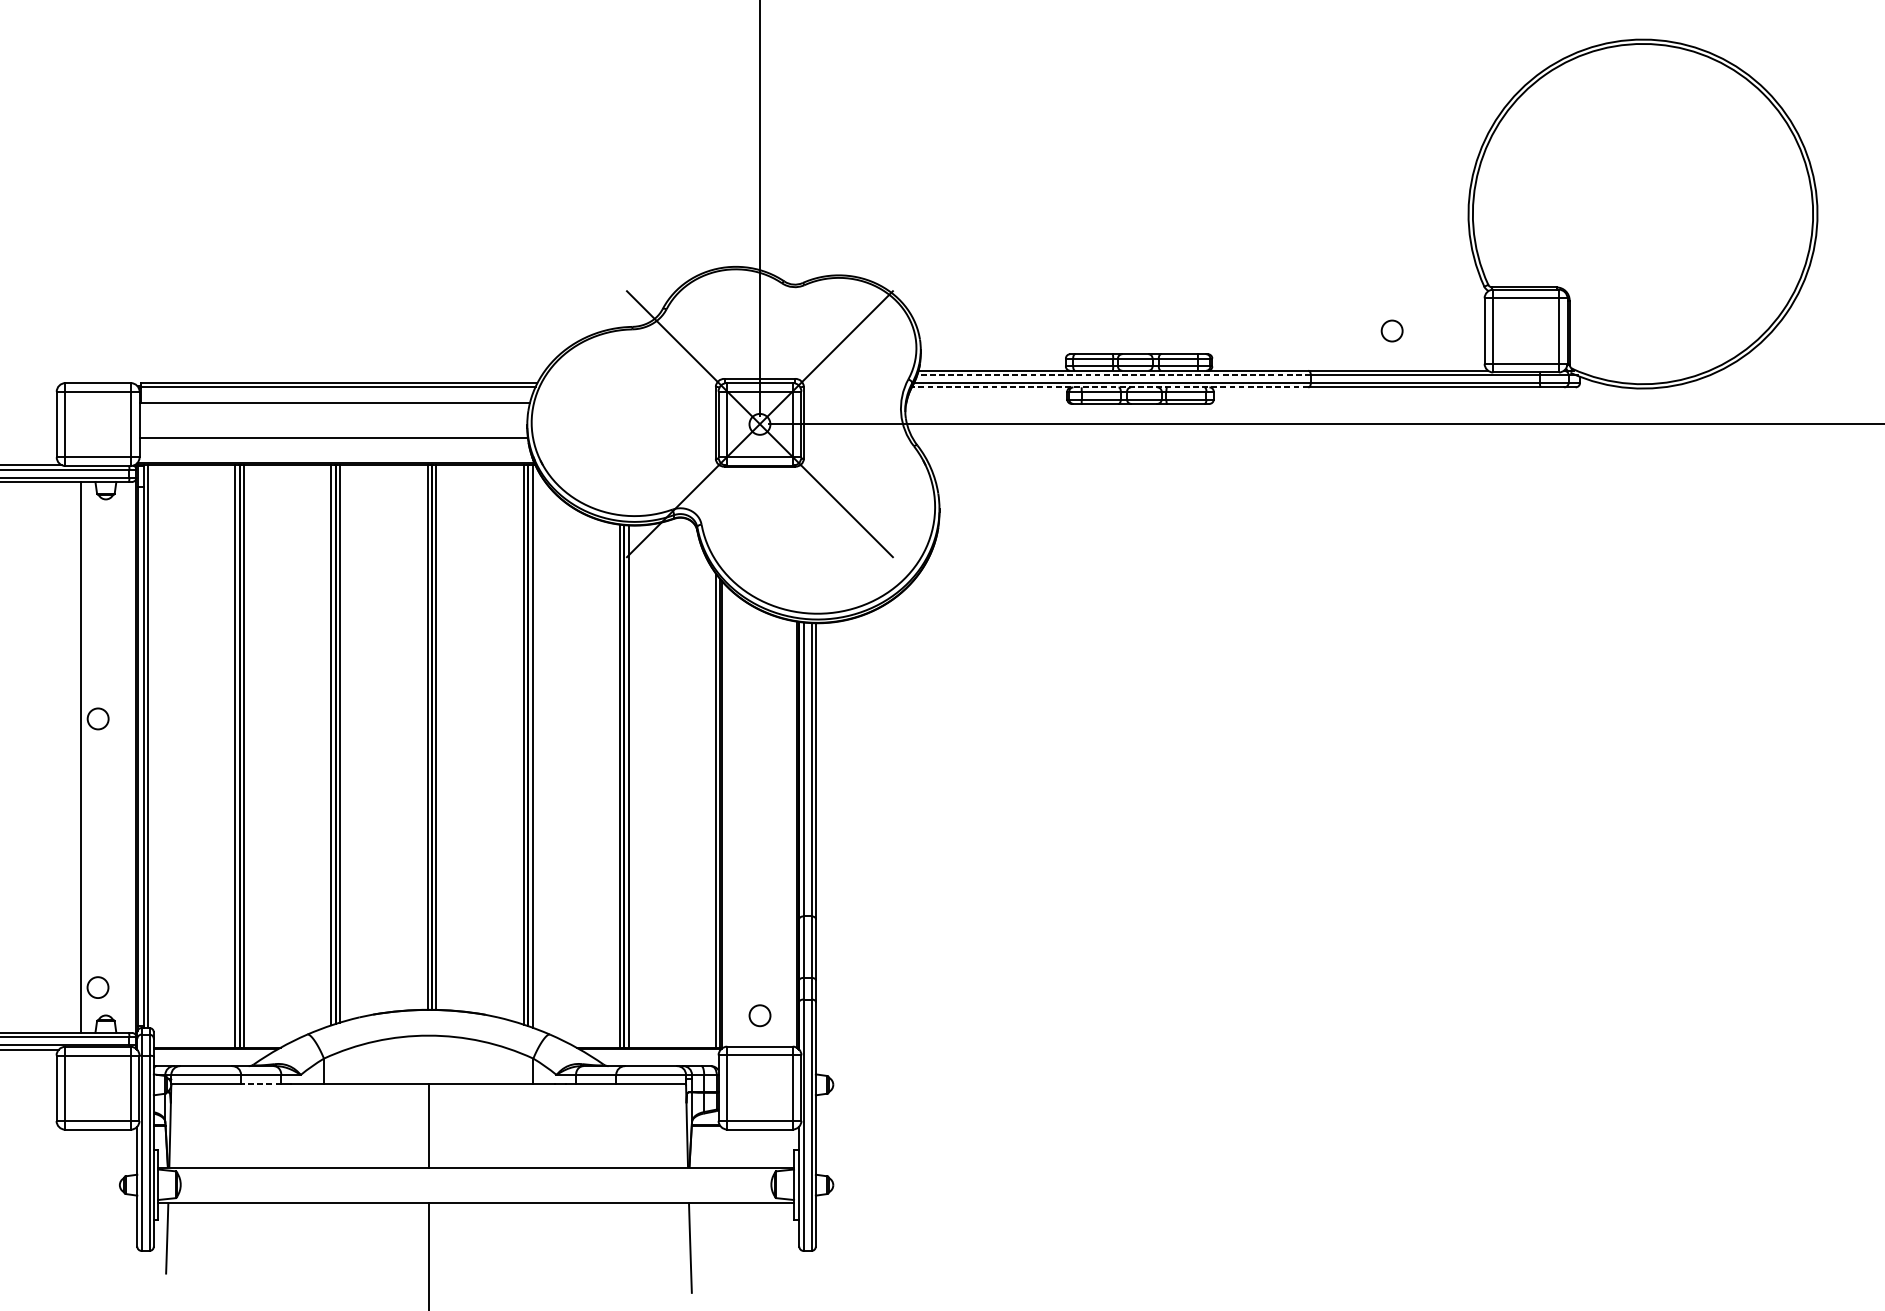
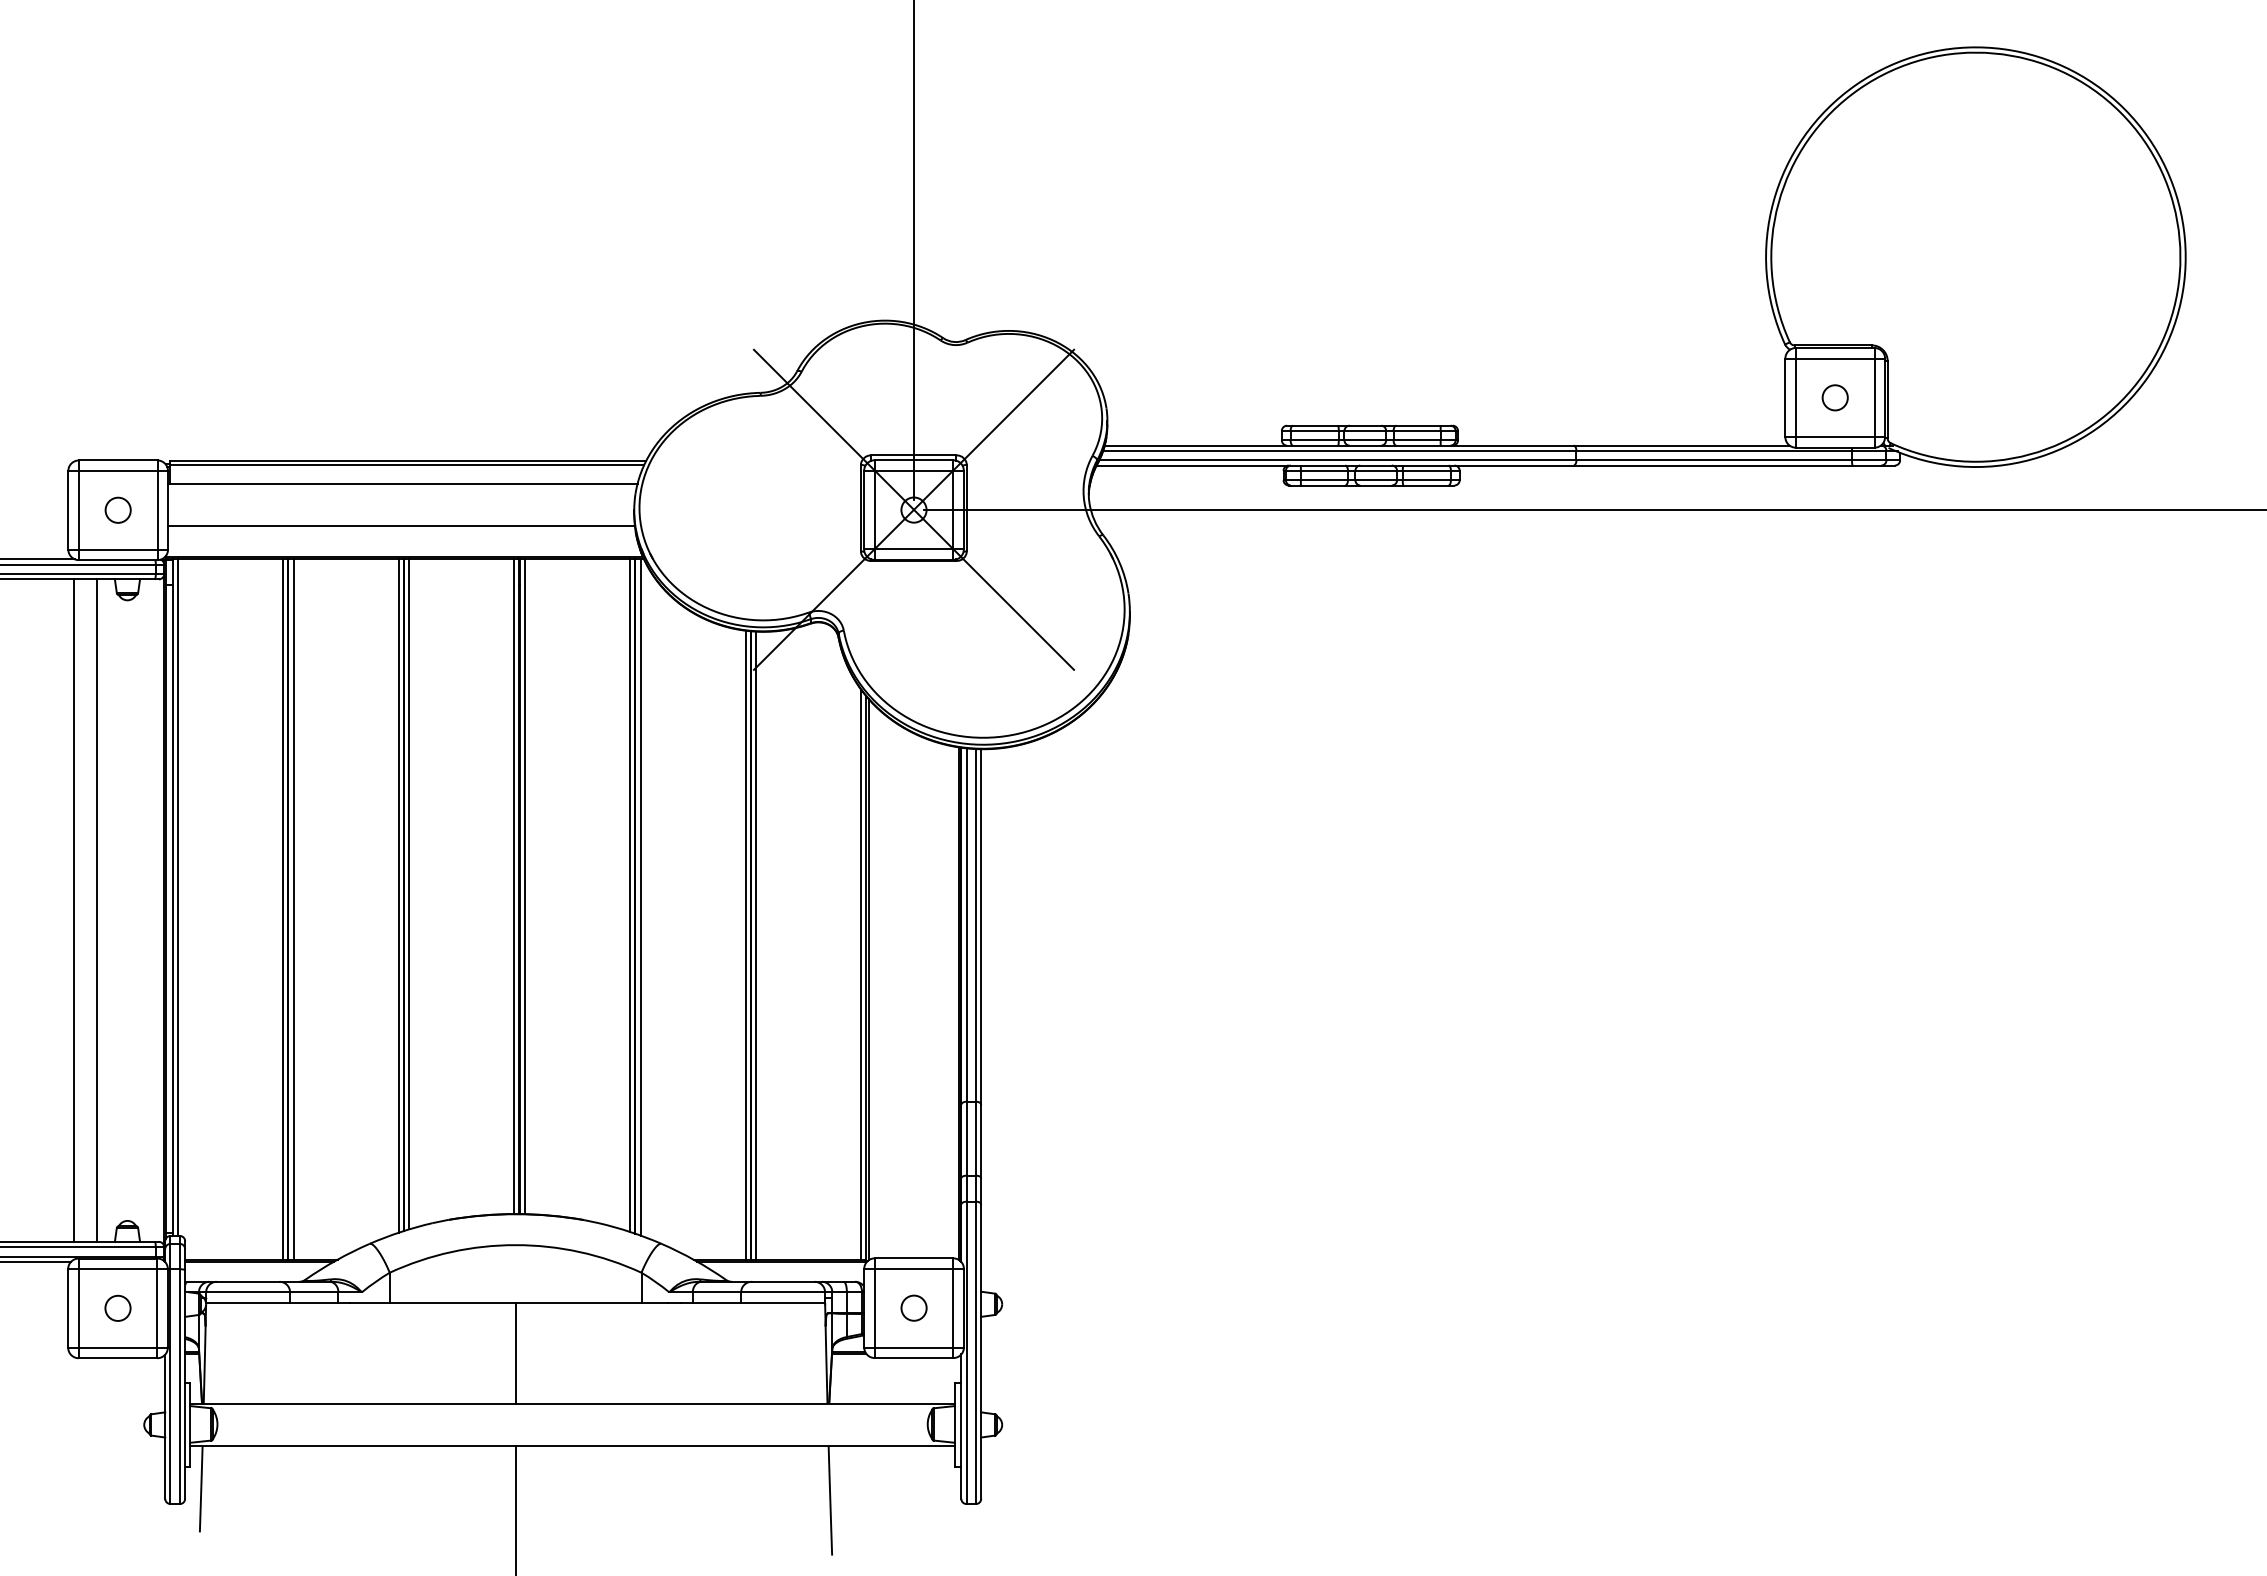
circle: (1391, 330) -> (1834, 397), moved
line: (1113, 374) -> (1339, 450), dashed -> solid
line: (1109, 387) -> (1334, 465), dashed -> solid
circle: (97, 718) -> (117, 509), moved
line: (61, 757) -> (74, 910), added
circle: (97, 986) -> (117, 1307), moved
circle: (759, 1015) -> (913, 1307), moved
line: (261, 1083) -> (314, 1302), dashed -> solid

